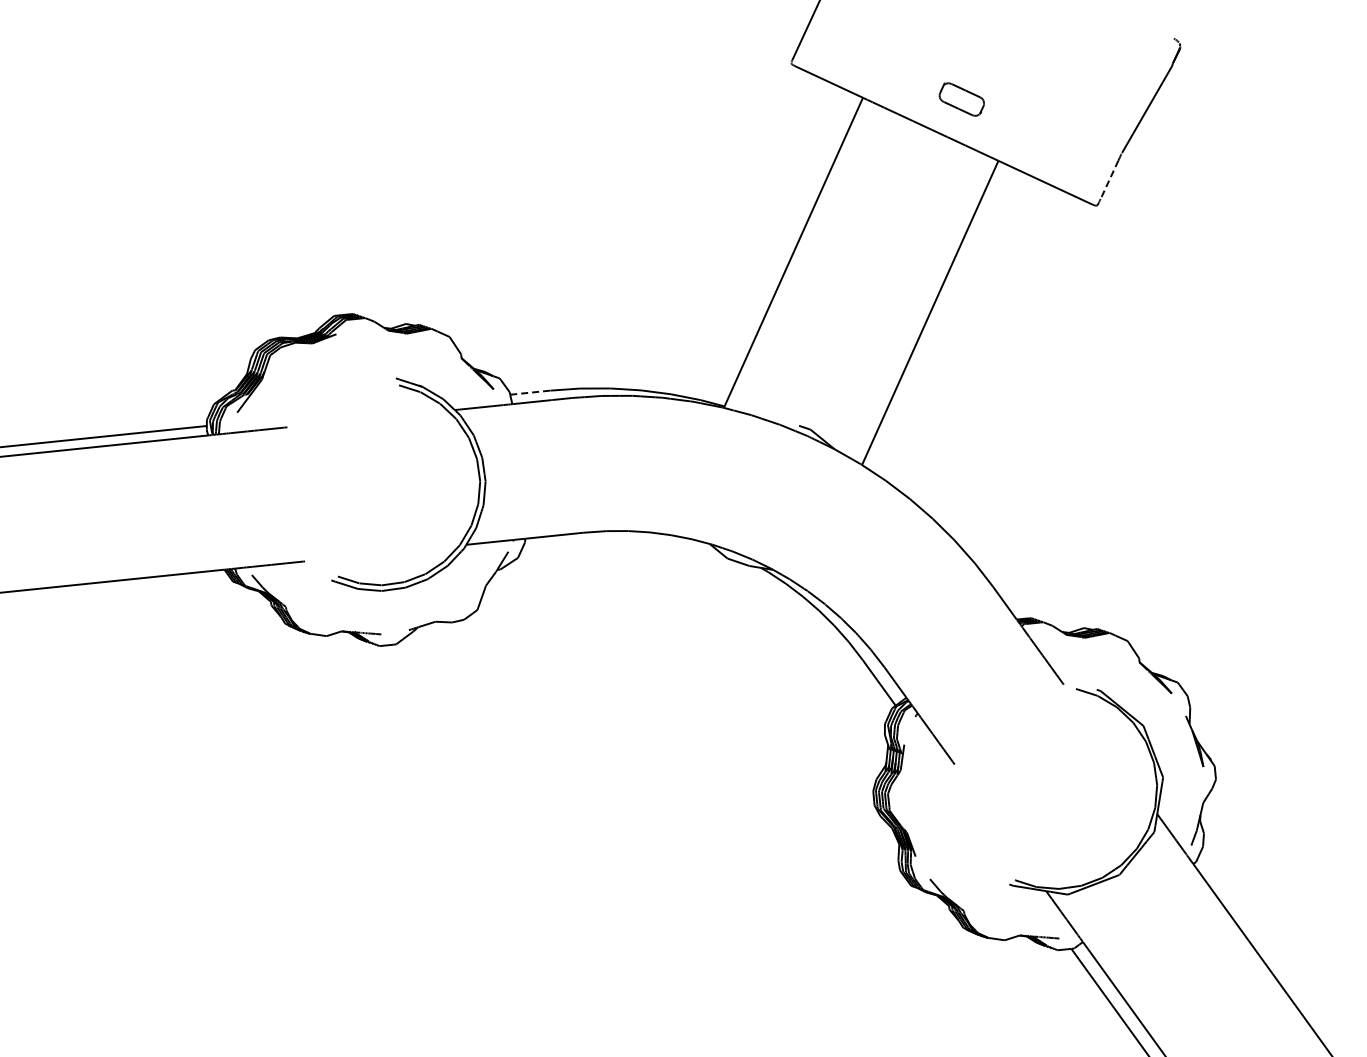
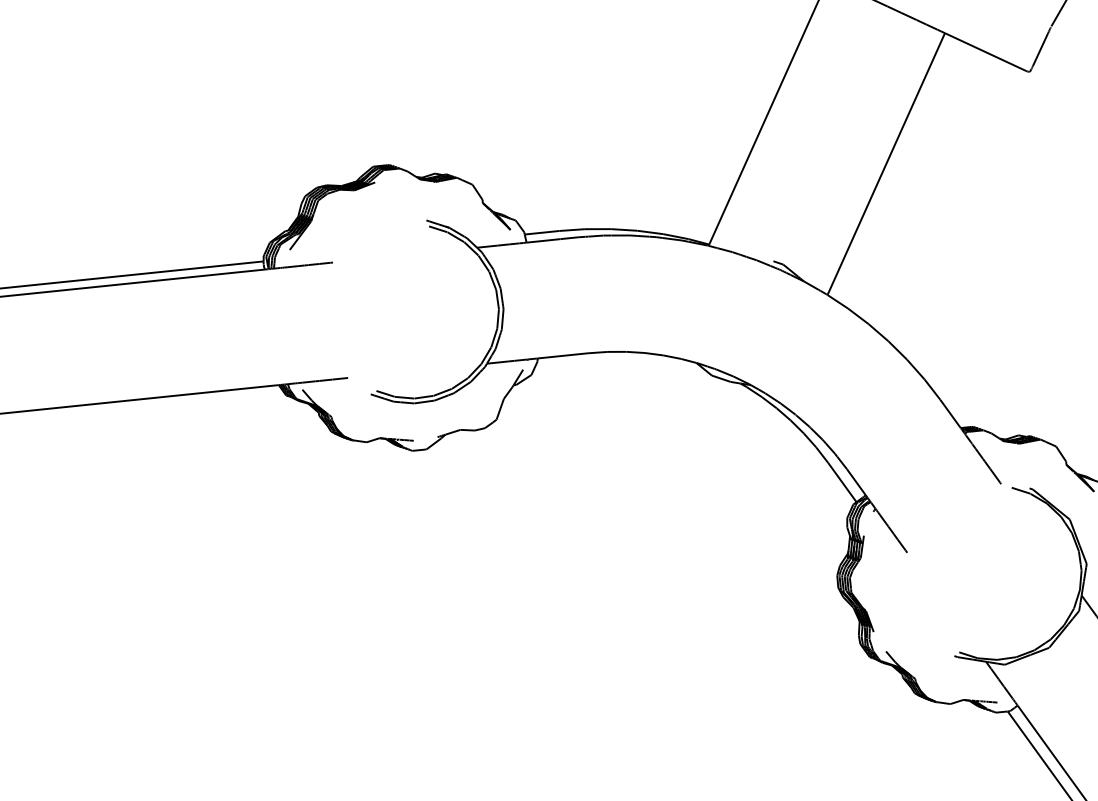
line: (1109, 180) -> (1040, 50), dashed -> solid
line: (530, 392) -> (542, 232), dashed -> solid

